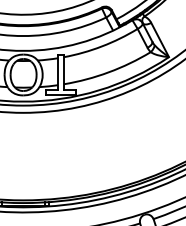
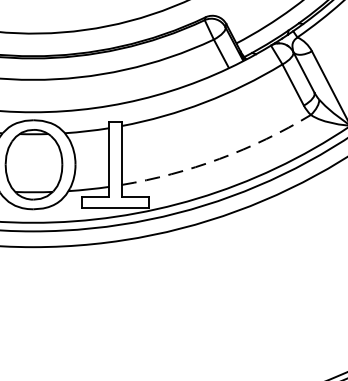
arc: (108, 72) -> (218, 159), solid -> dashed

